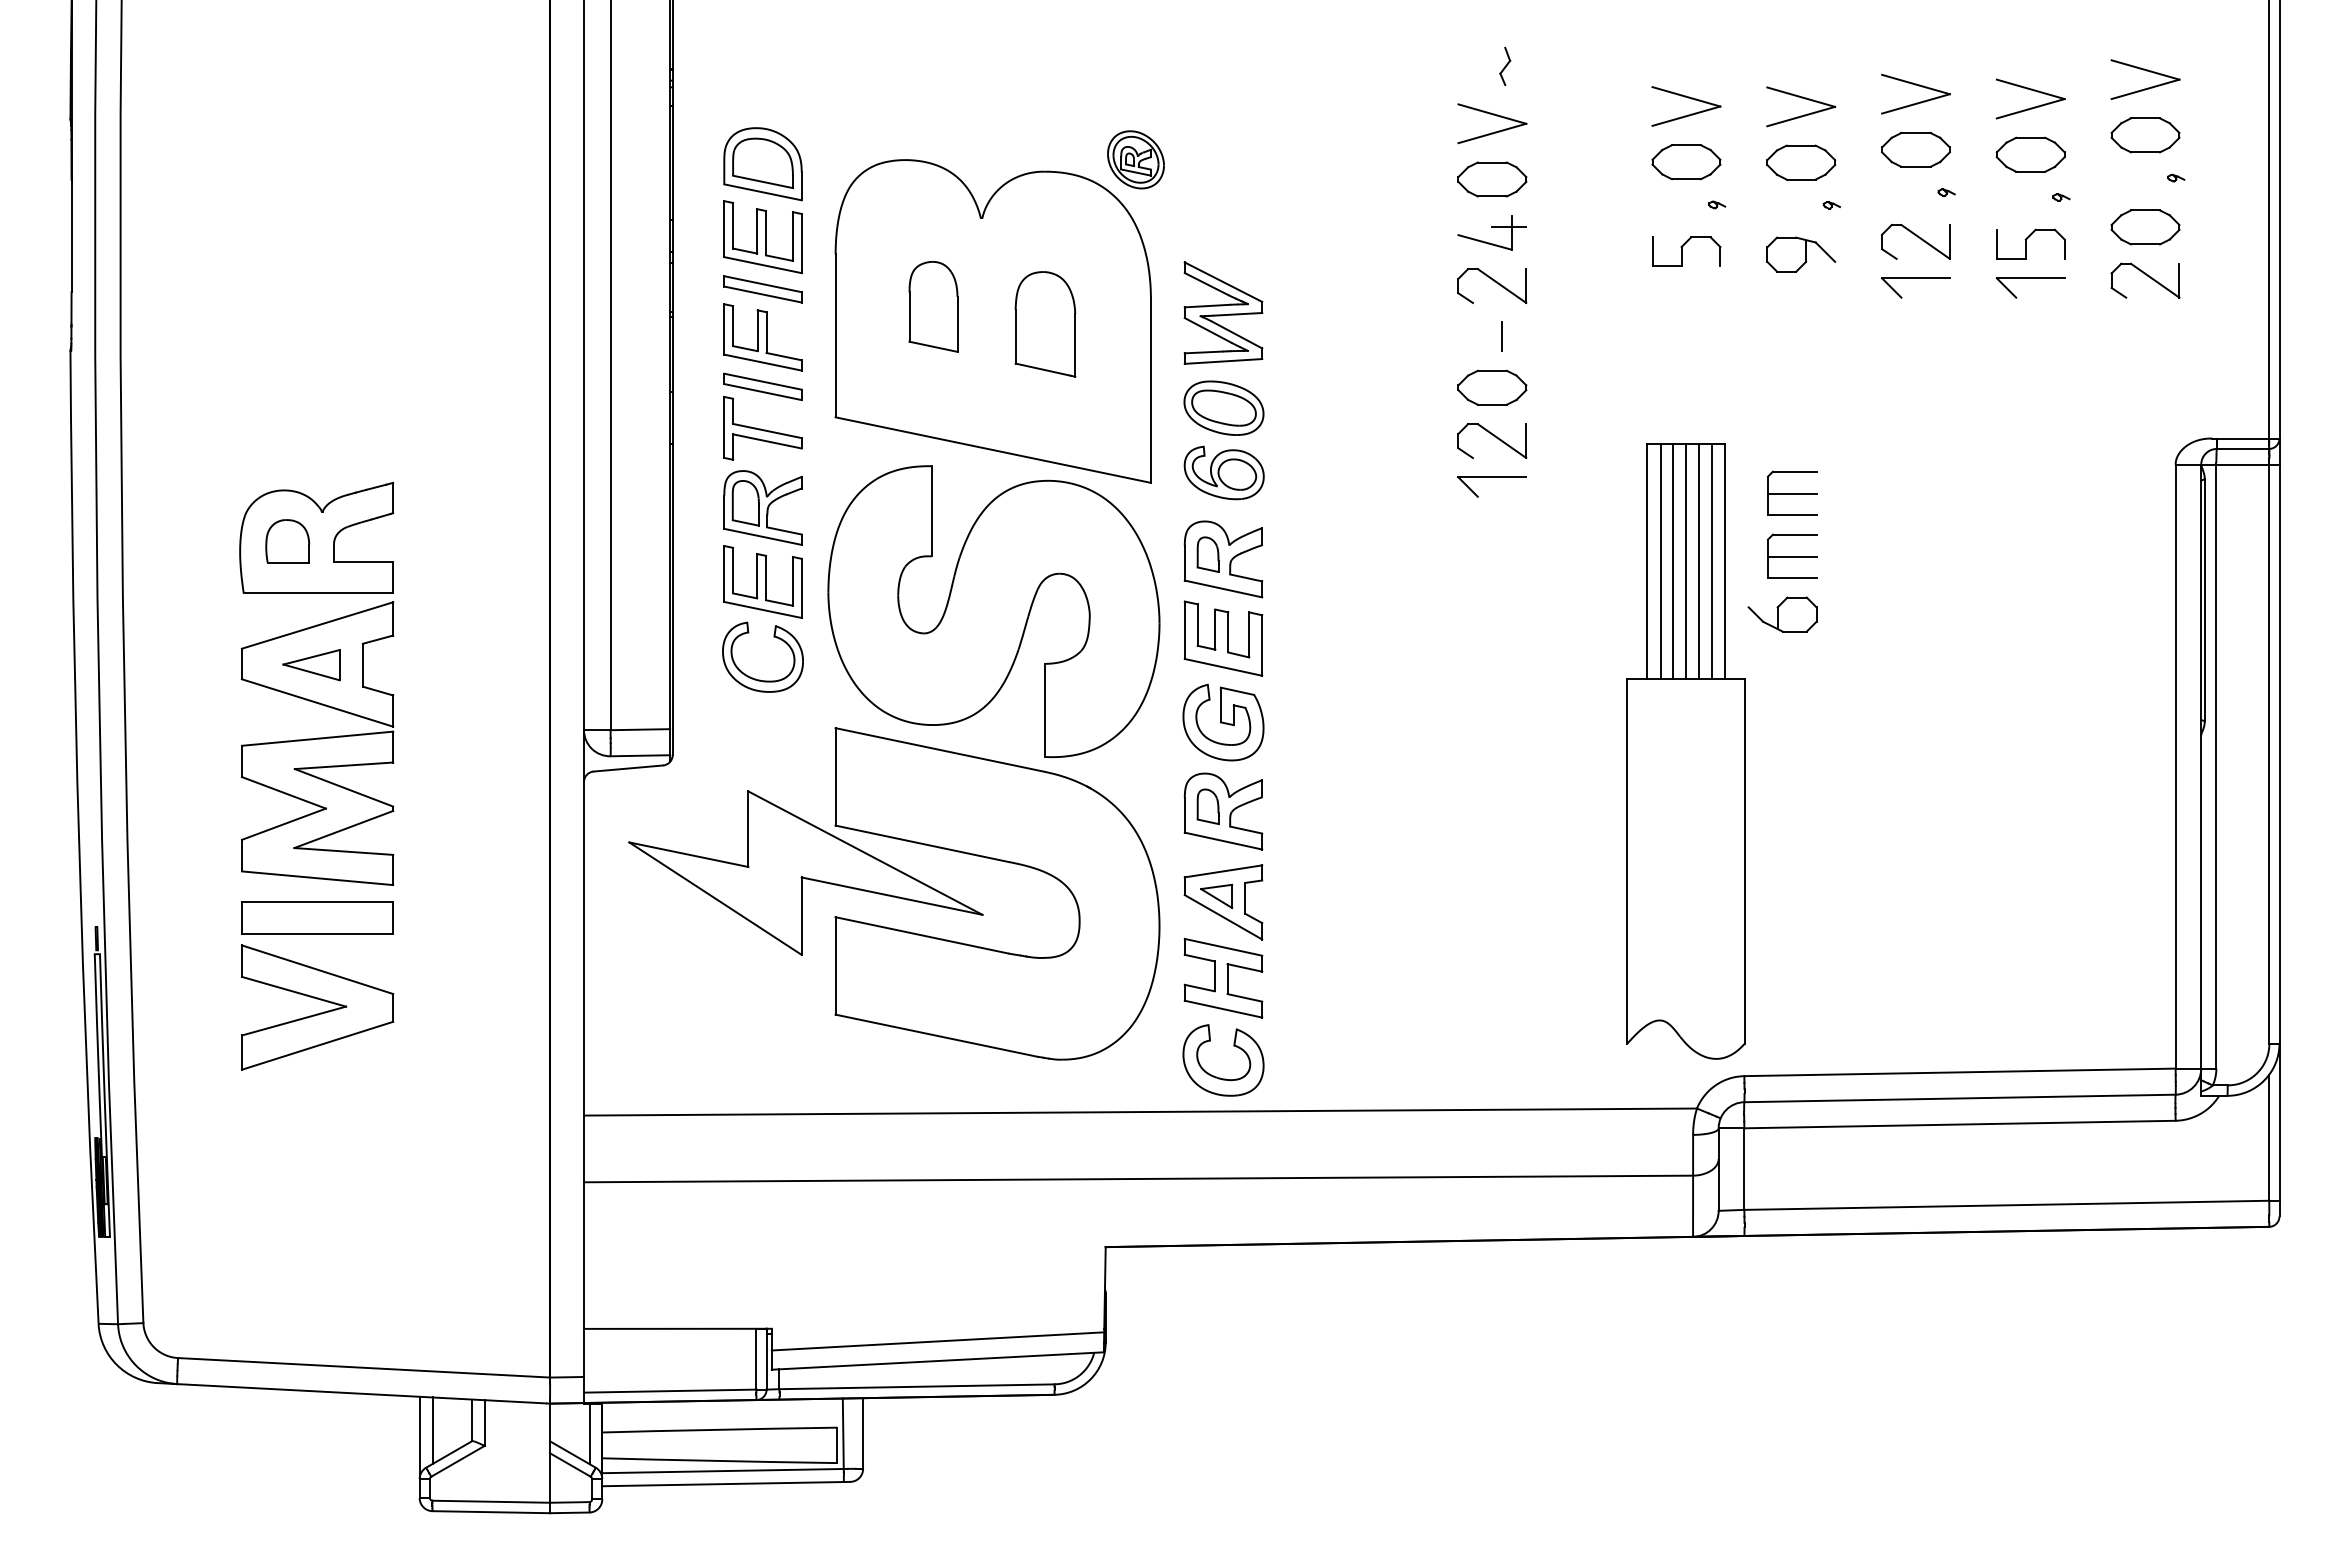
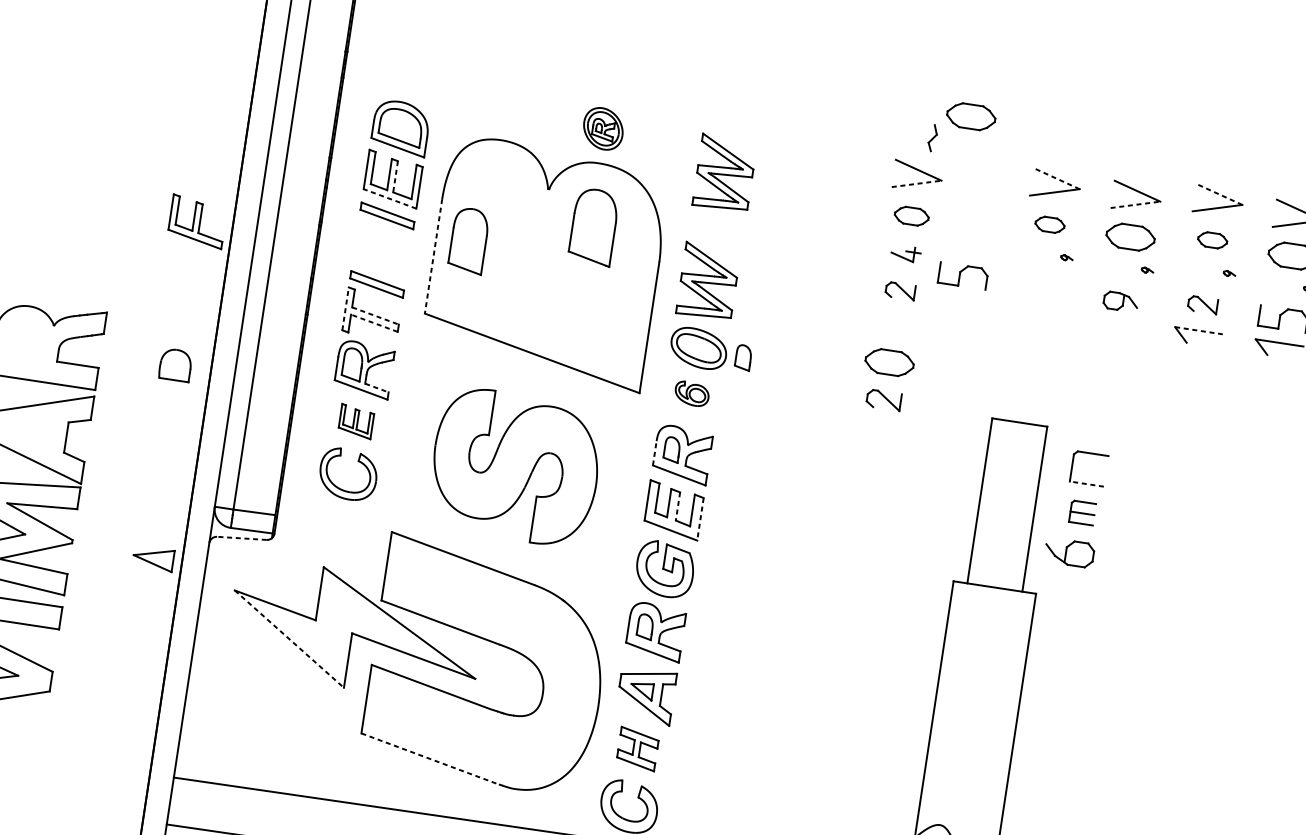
part: (1554, 28) -> (971, 116), added
line: (1915, 84) -> (1219, 194), solid -> dashed
line: (1685, 96) -> (1056, 178), solid -> dashed
line: (1801, 116) -> (1135, 204), solid -> dashed
line: (1492, 133) -> (916, 183), solid -> dashed
part: (1915, 149) -> (1212, 240), size x0.6
part: (1223, 158) -> (725, 172), added
part: (1135, 159) -> (603, 128), moved
part: (1686, 162) -> (1050, 224), size x0.6
part: (1492, 179) -> (911, 216), size x0.7
part: (1491, 232) -> (905, 253), size x0.6
line: (766, 233) -> (395, 177), solid -> dashed
part: (1915, 241) -> (1202, 304), size x0.6
part: (1686, 251) -> (963, 275), moved
part: (1801, 254) -> (1121, 301), size x0.7
line: (763, 265) -> (390, 199), solid -> dashed
line: (1915, 278) -> (1198, 330), solid -> dashed
part: (1492, 285) -> (900, 290), size x0.6
part: (933, 306) -> (468, 240), moved
part: (1045, 324) -> (593, 227), moved
line: (835, 336) -> (433, 256), solid -> dashed
line: (1502, 336) -> (902, 327), removed
part: (762, 337) -> (197, 221), moved
part: (1287, 411) -> (743, 357), added
line: (724, 426) -> (345, 308), solid -> dashed
line: (767, 431) -> (375, 316), solid -> dashed
line: (766, 441) -> (373, 323), solid -> dashed
part: (1492, 441) -> (884, 400), size x0.7
part: (1223, 472) -> (691, 393), size x0.6
part: (1491, 477) -> (879, 425), removed
line: (1792, 494) -> (1089, 469), removed
line: (1791, 515) -> (1086, 484), solid -> dashed
line: (784, 530) -> (376, 387), solid -> dashed
part: (287, 541) -> (175, 365), moved
part: (1792, 555) -> (1082, 512), size x0.7
line: (1660, 560) -> (989, 501), removed
line: (1673, 560) -> (998, 503), removed
line: (1686, 560) -> (1007, 504), removed
line: (1699, 560) -> (1016, 506), removed
line: (1712, 560) -> (1025, 507), removed
line: (1184, 562) -> (654, 452), solid -> dashed
part: (762, 581) -> (356, 421), size x0.6
part: (993, 611) -> (515, 466), size x0.7
line: (1228, 632) -> (678, 506), solid -> dashed
line: (1262, 646) -> (700, 520), solid -> dashed
part: (311, 665) -> (153, 558), moved
line: (628, 768) -> (242, 538), solid -> dashed
line: (715, 898) -> (289, 639), solid -> dashed
part: (1223, 978) -> (637, 749), size x0.7
line: (937, 1035) -> (430, 758), solid -> dashed

